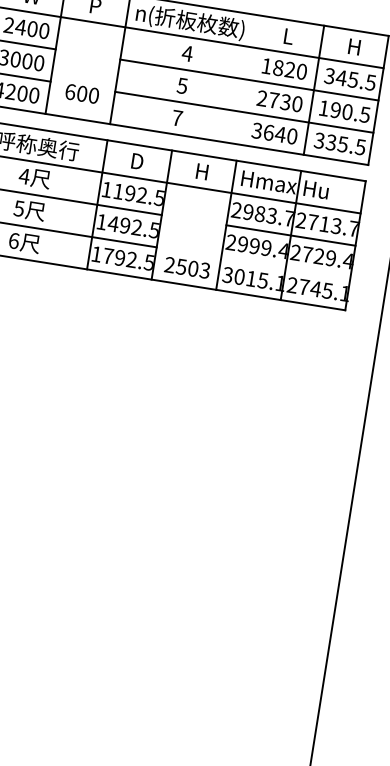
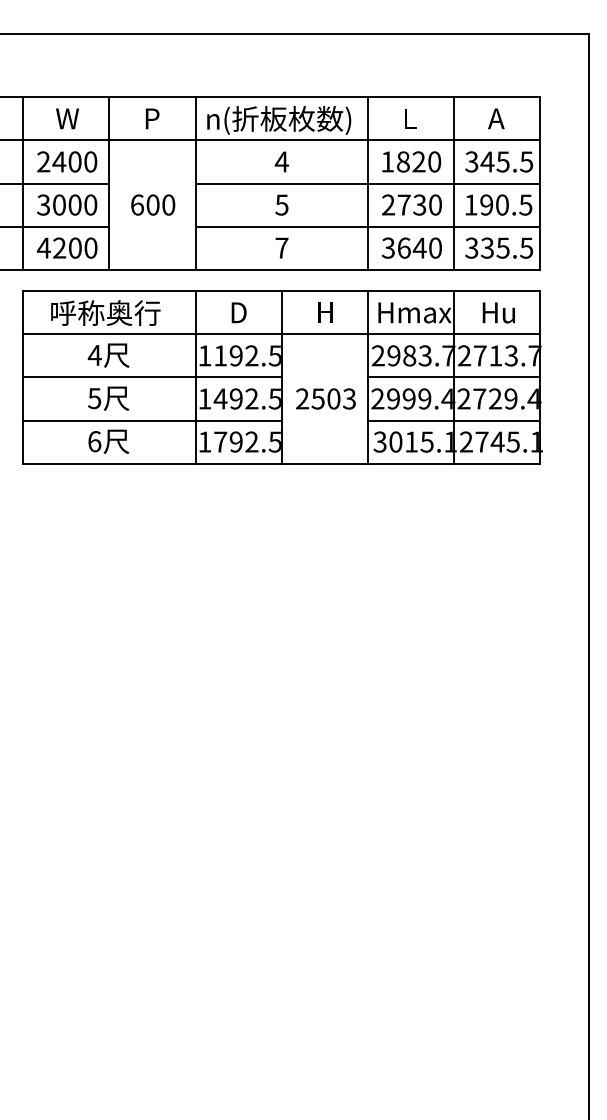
text: (353, 46) -> (496, 118), H -> A
line: (249, 80) -> (368, 183), added
text: (82, 93) -> (153, 204), moved
text: (316, 189) -> (498, 312), moved
text: (187, 267) -> (325, 398), moved
line: (286, 267) -> (454, 420), added

